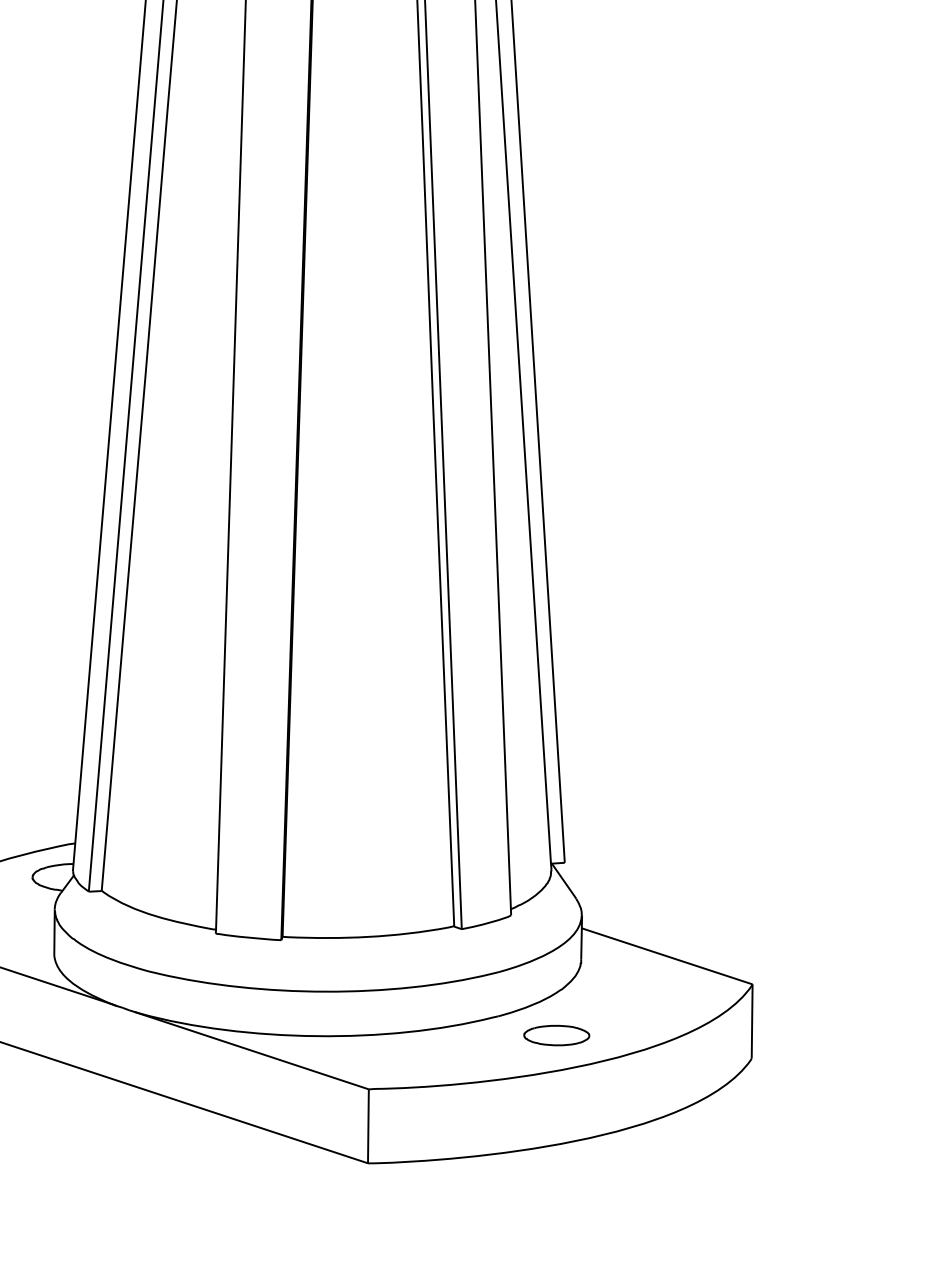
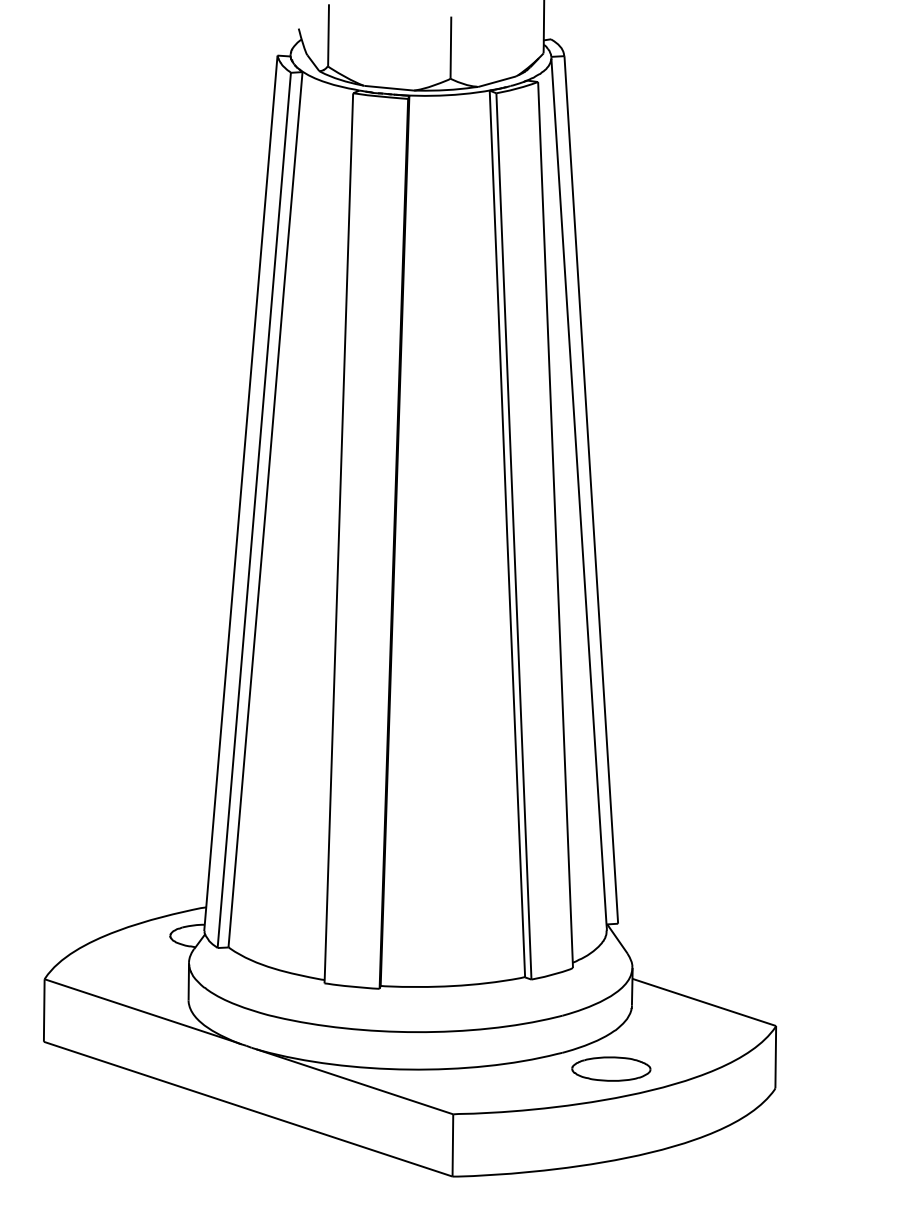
part: (556, 1034) -> (611, 1068), size x1.43

